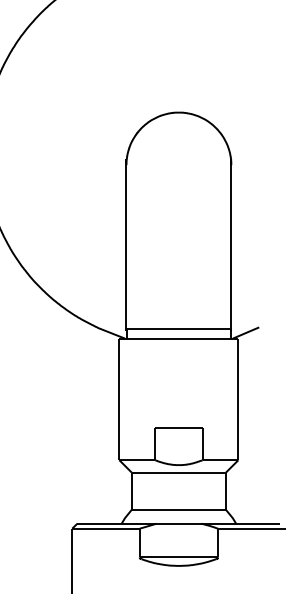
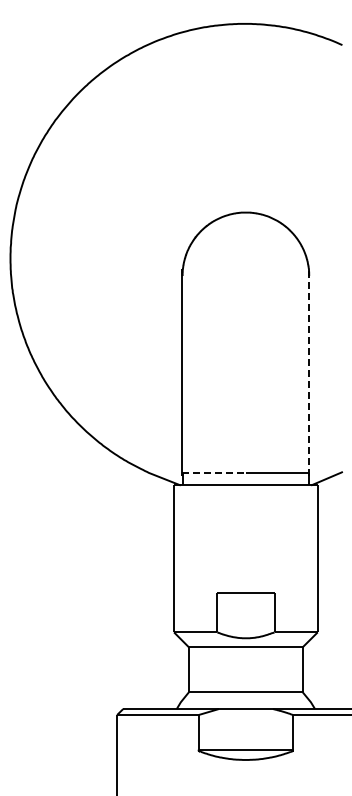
line: (231, 245) -> (309, 372), solid -> dashed
line: (152, 328) -> (214, 473), solid -> dashed

